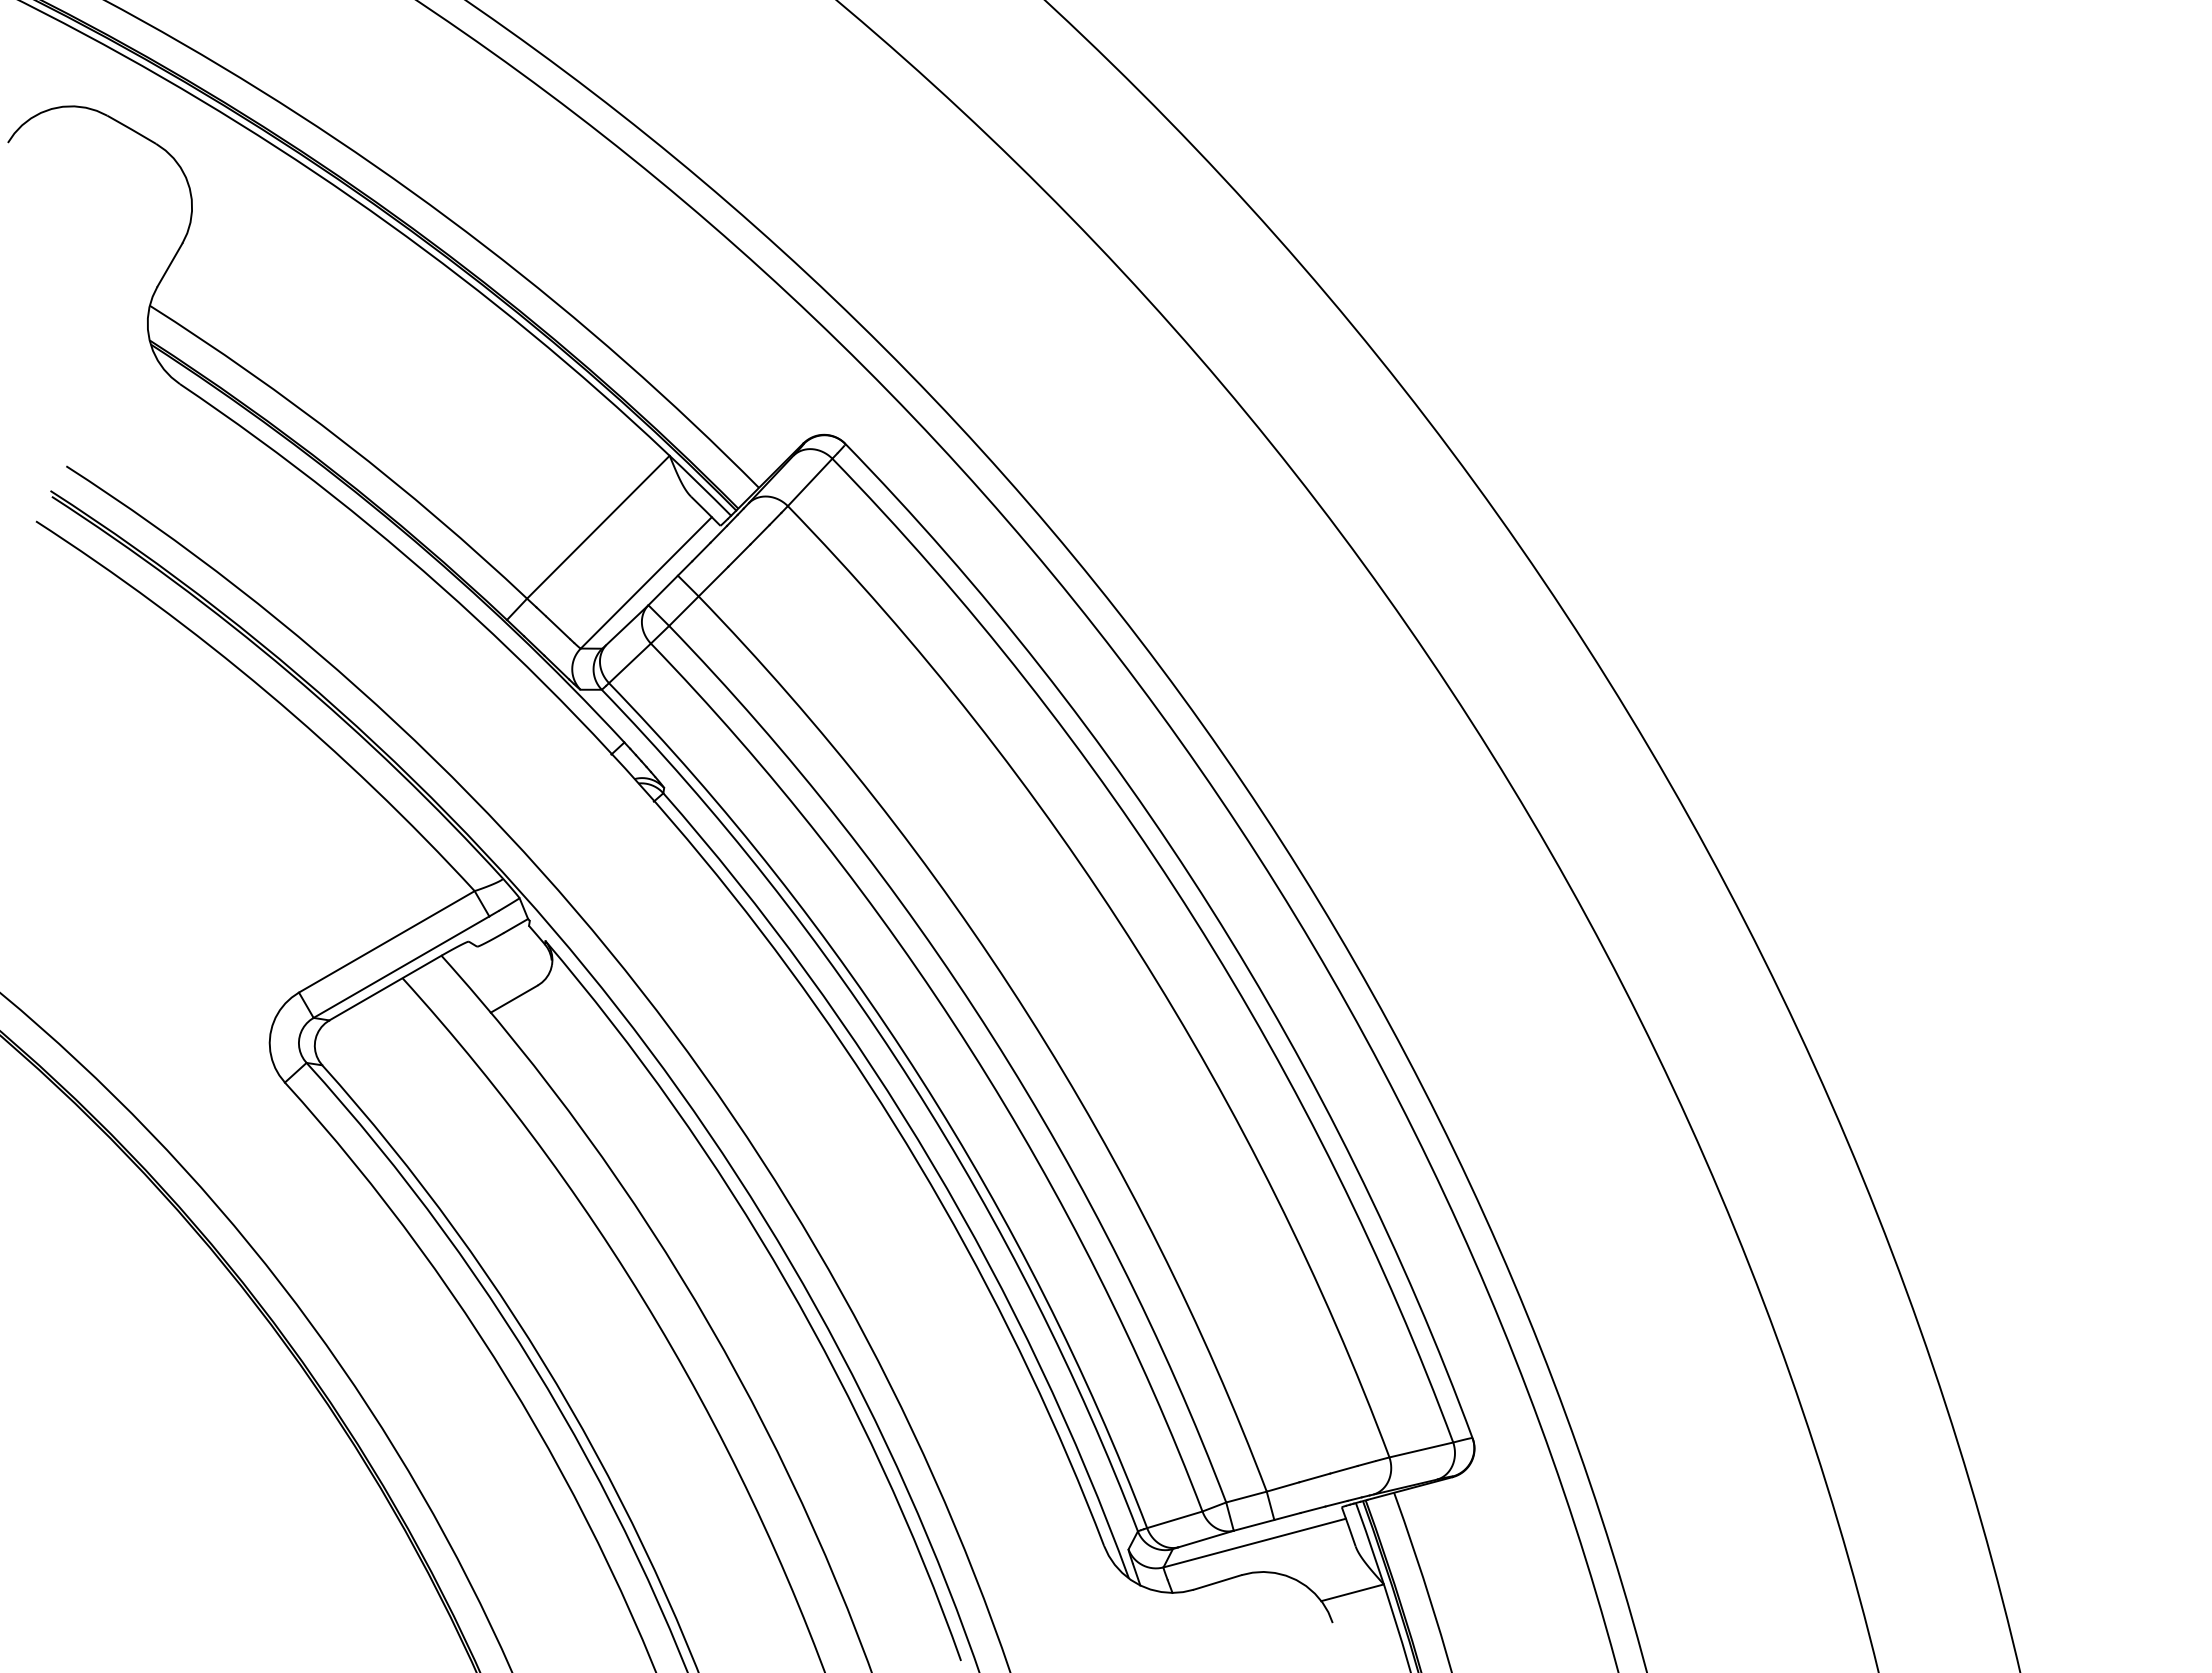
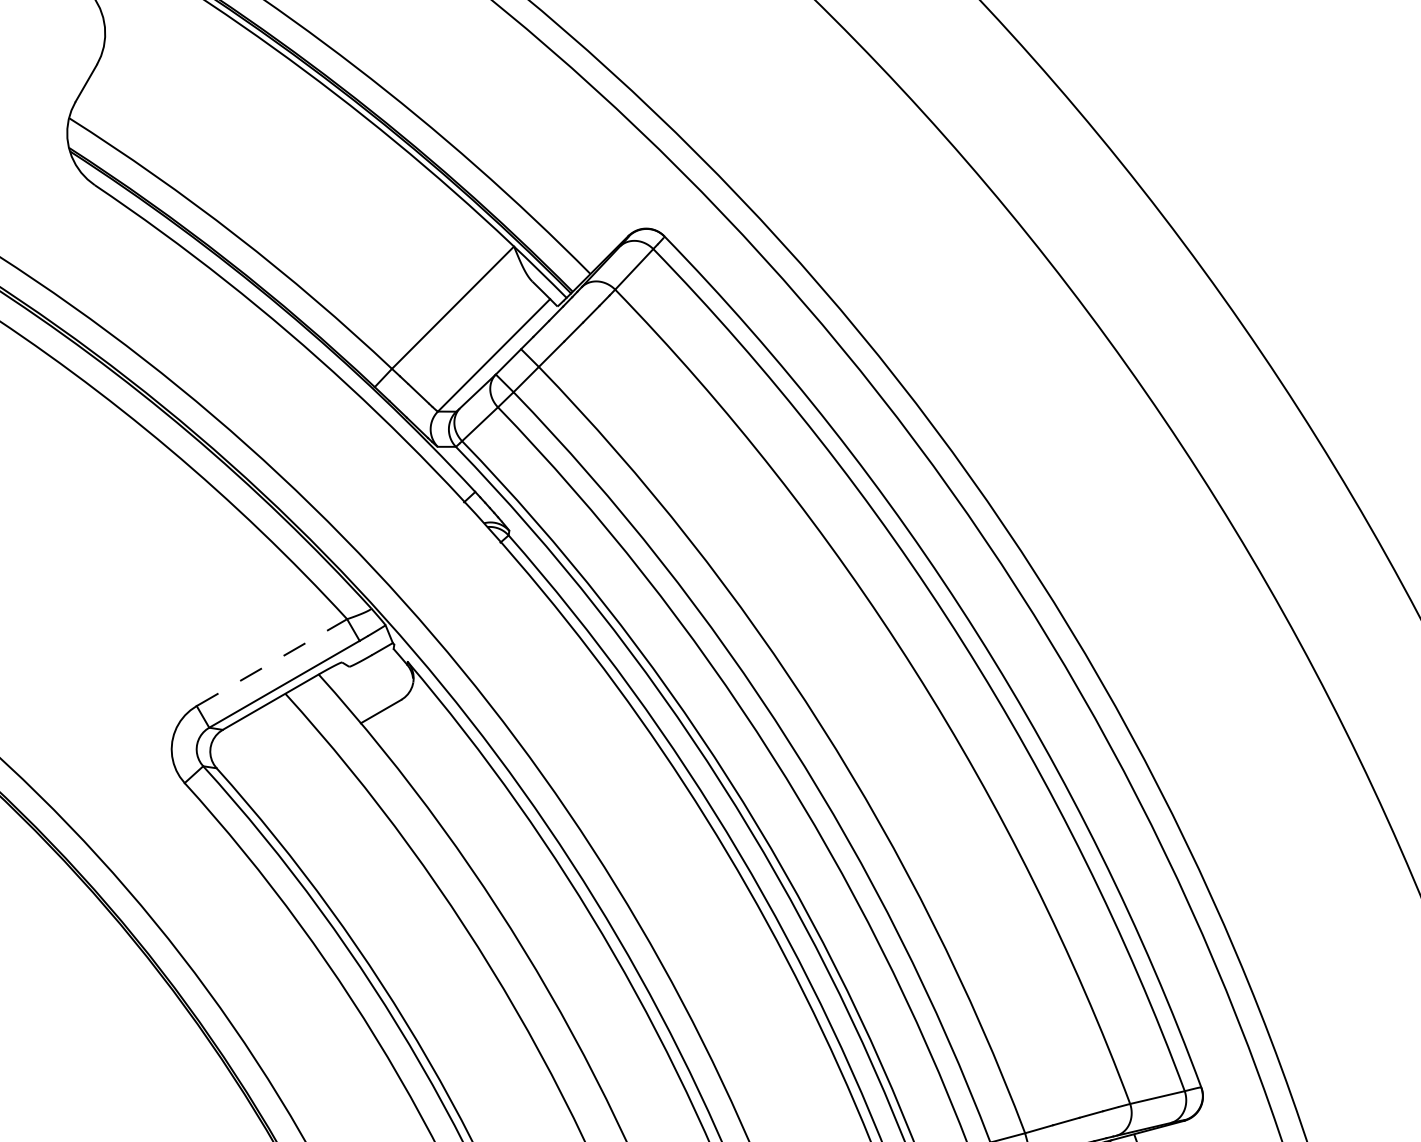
line: (387, 941) -> (272, 662), solid -> dashed

